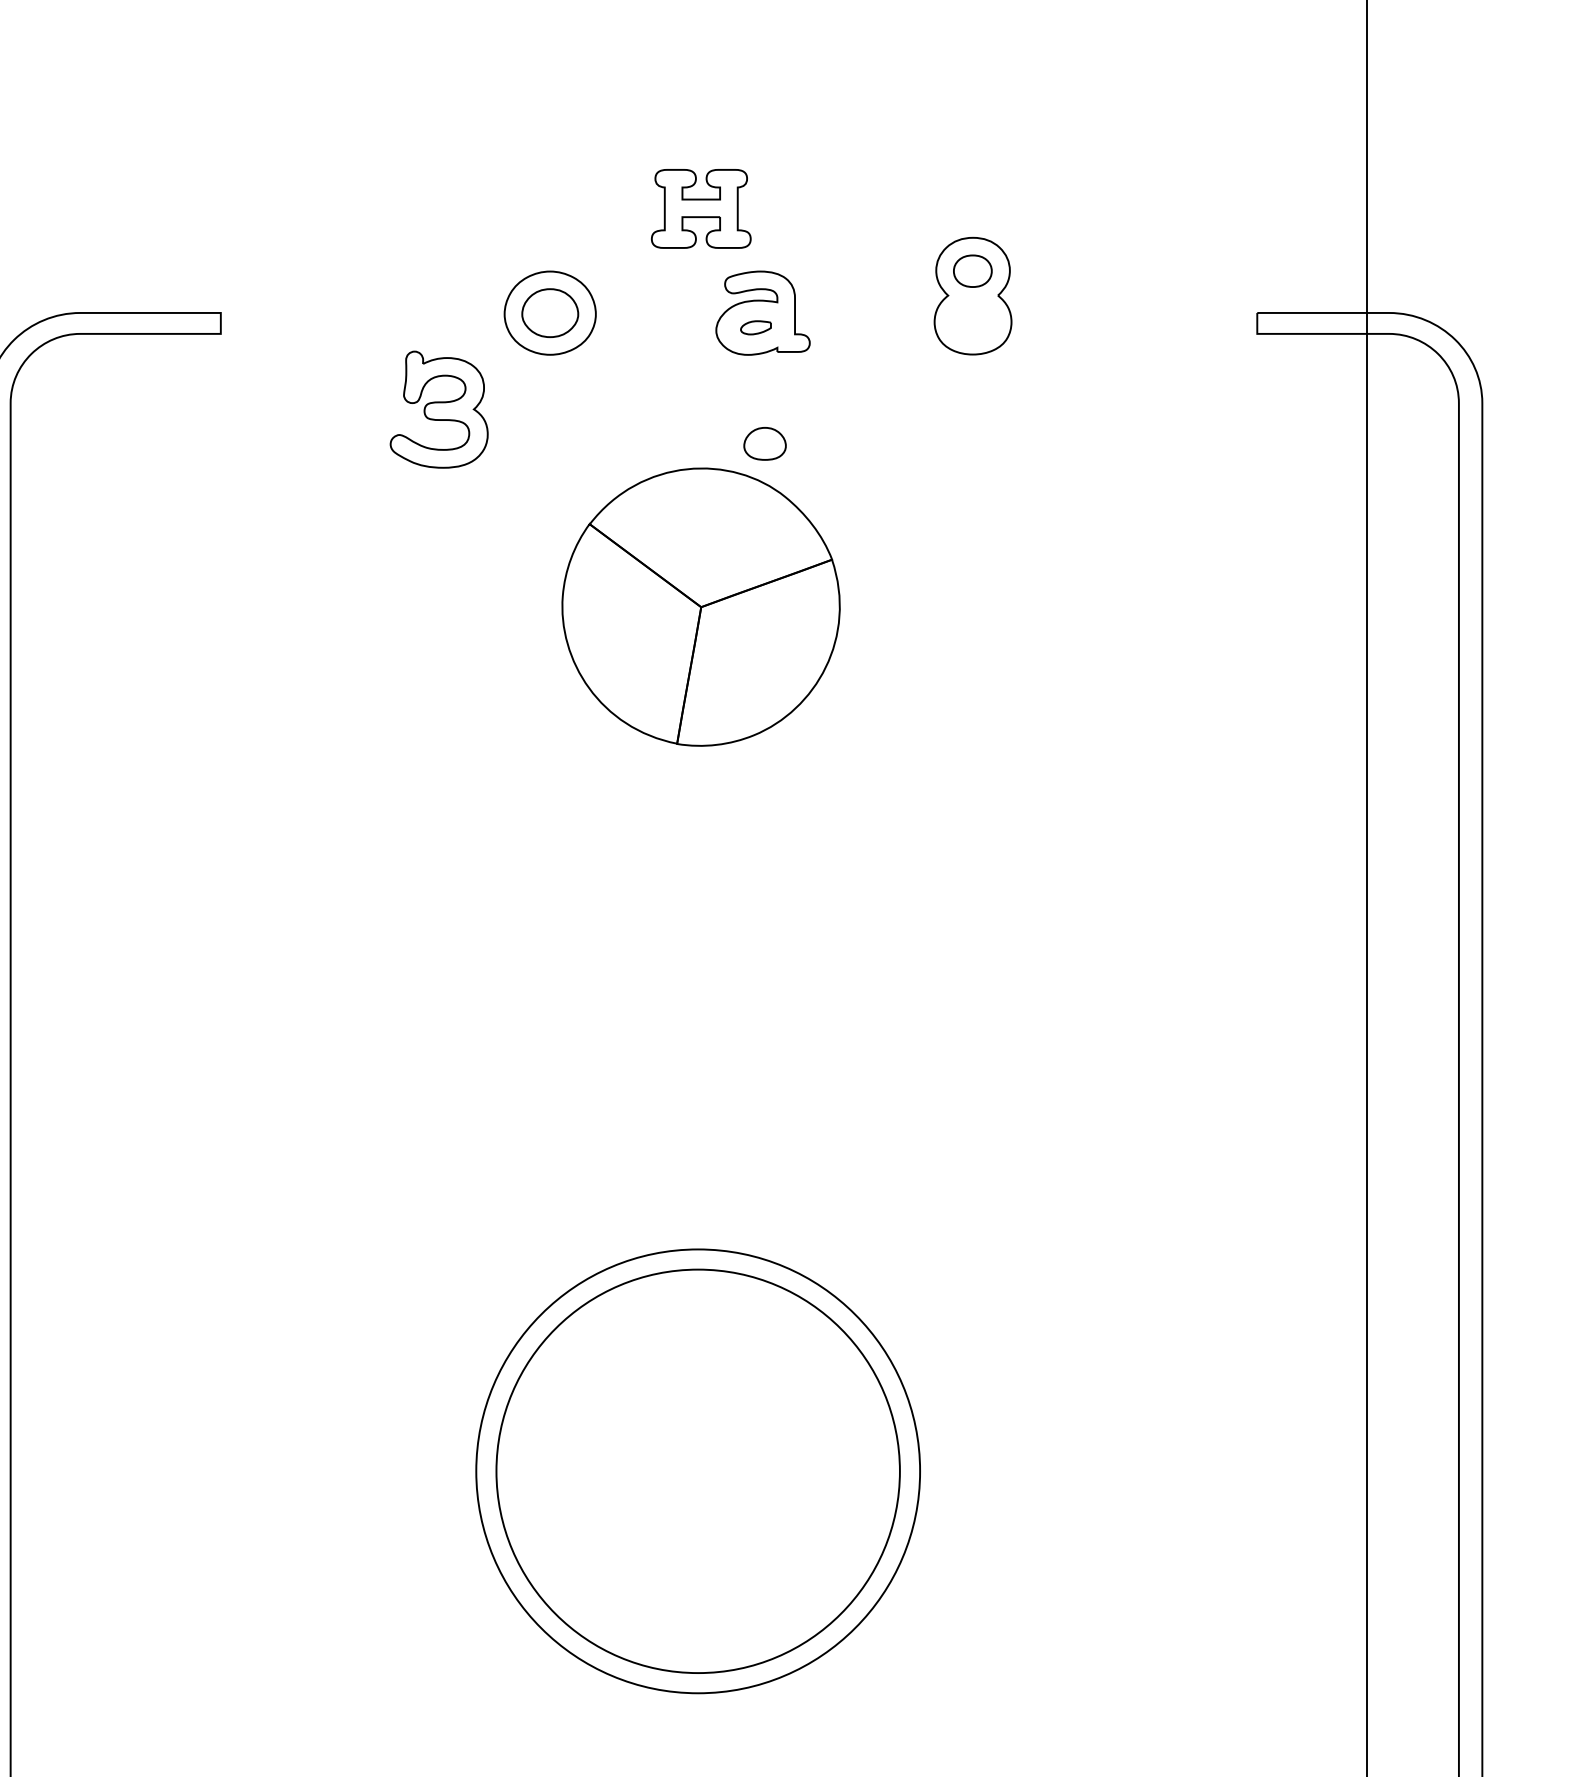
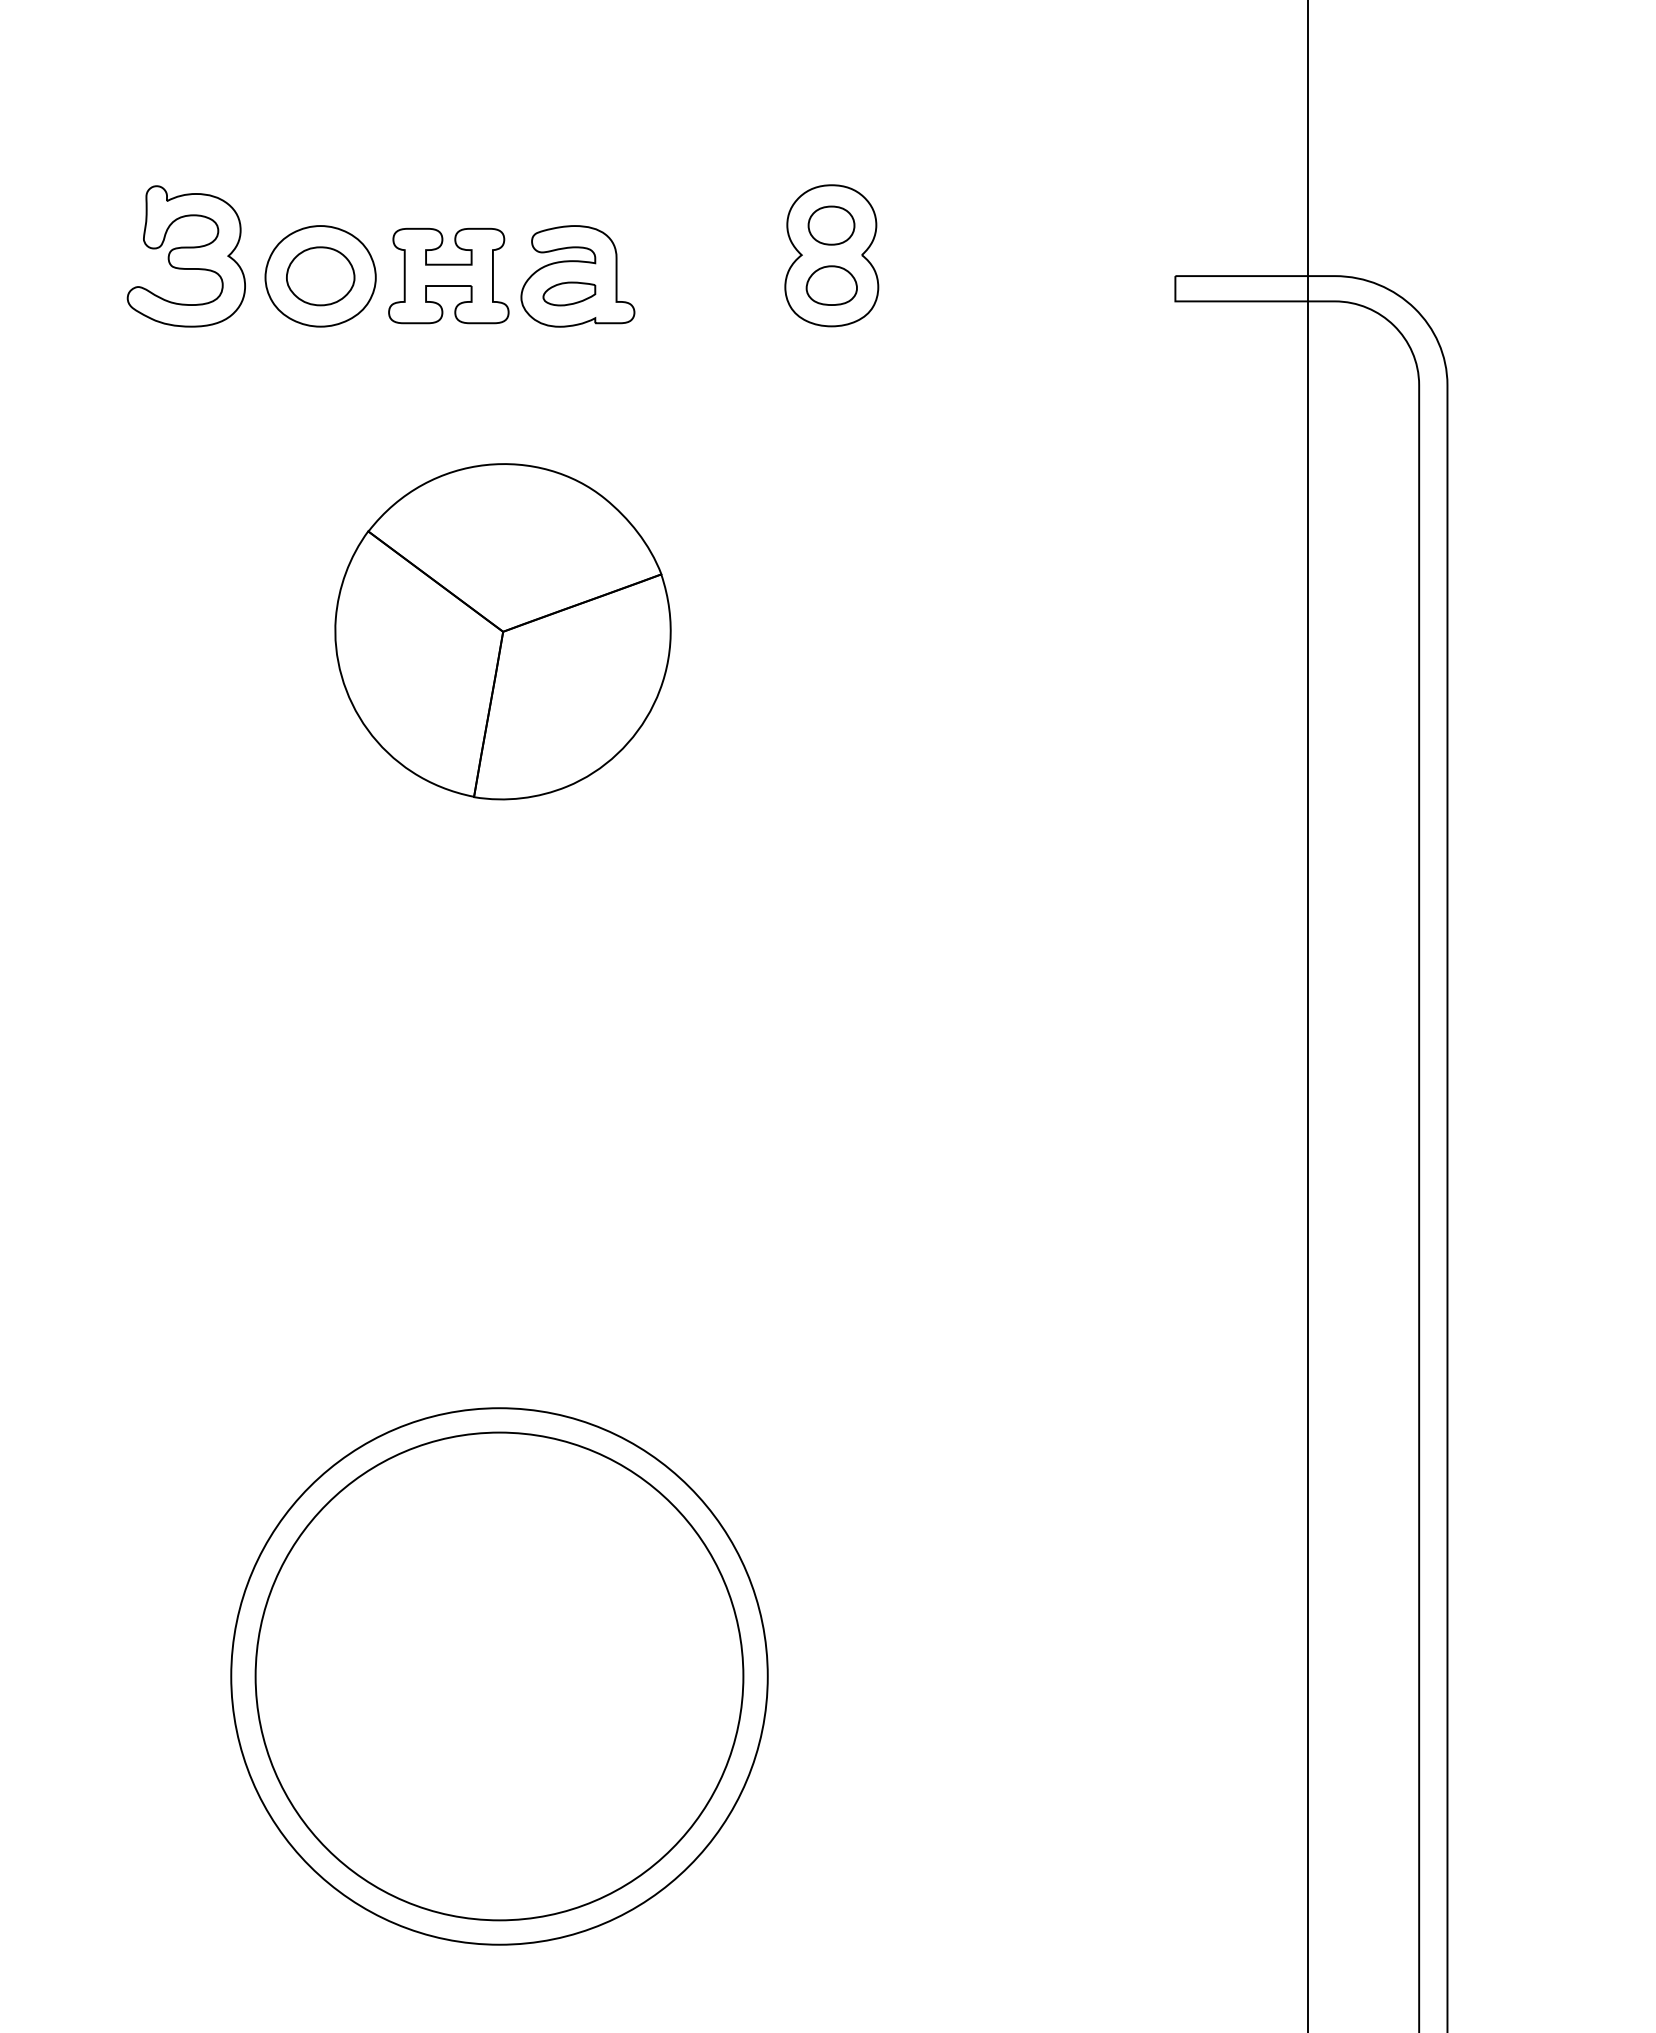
part: (701, 208) -> (449, 275), moved
part: (755, 327) -> (568, 293), size x1.43
part: (438, 409) -> (185, 256), moved
part: (764, 443) -> (831, 285), moved

